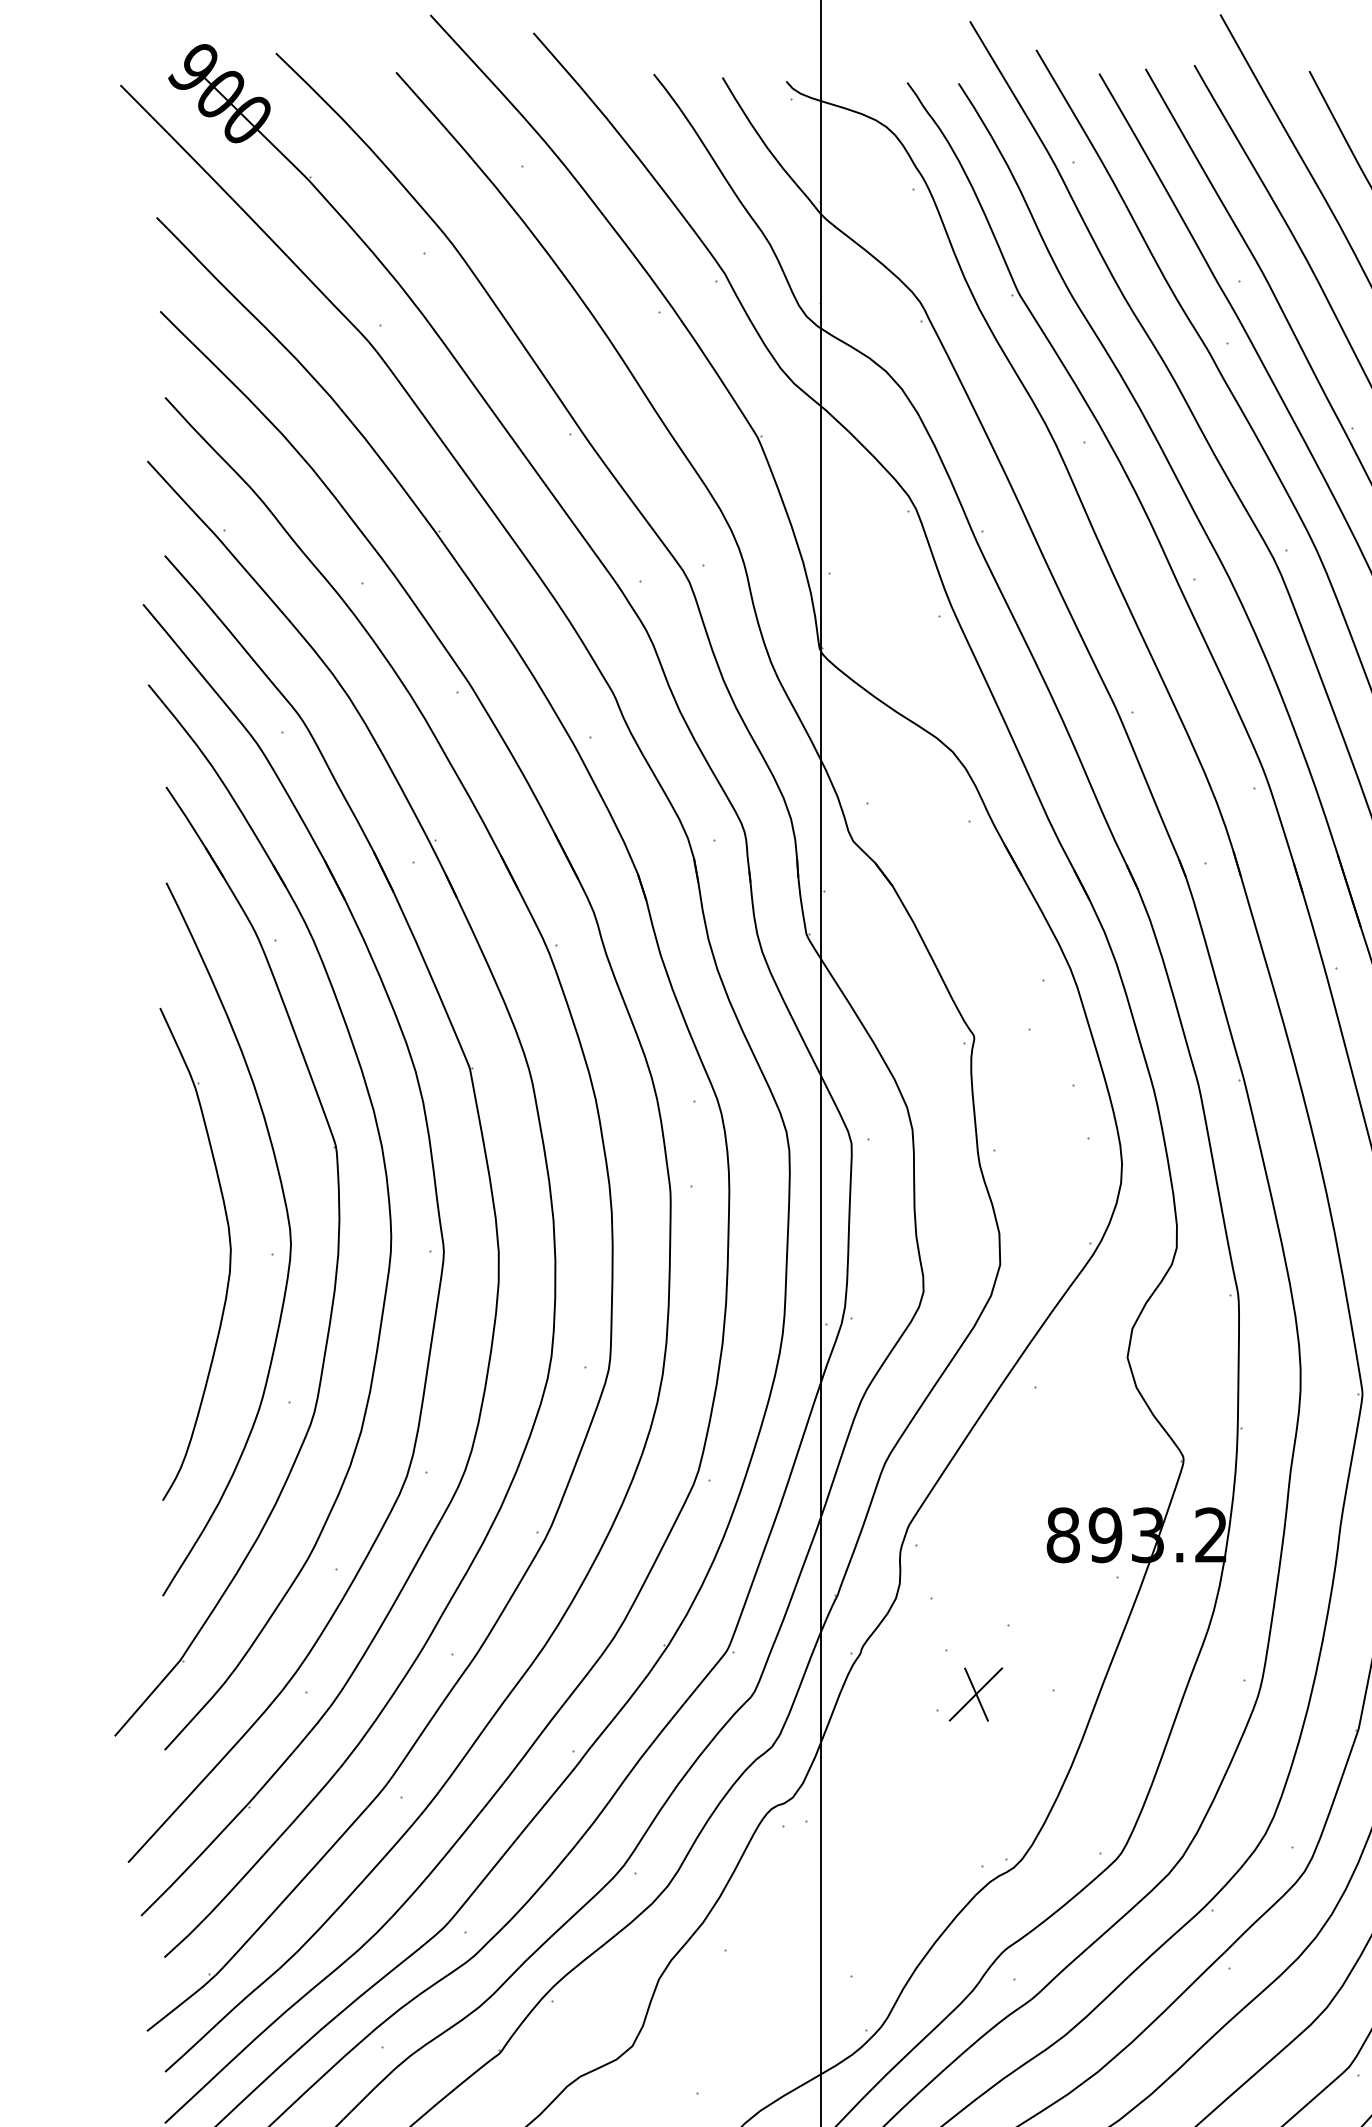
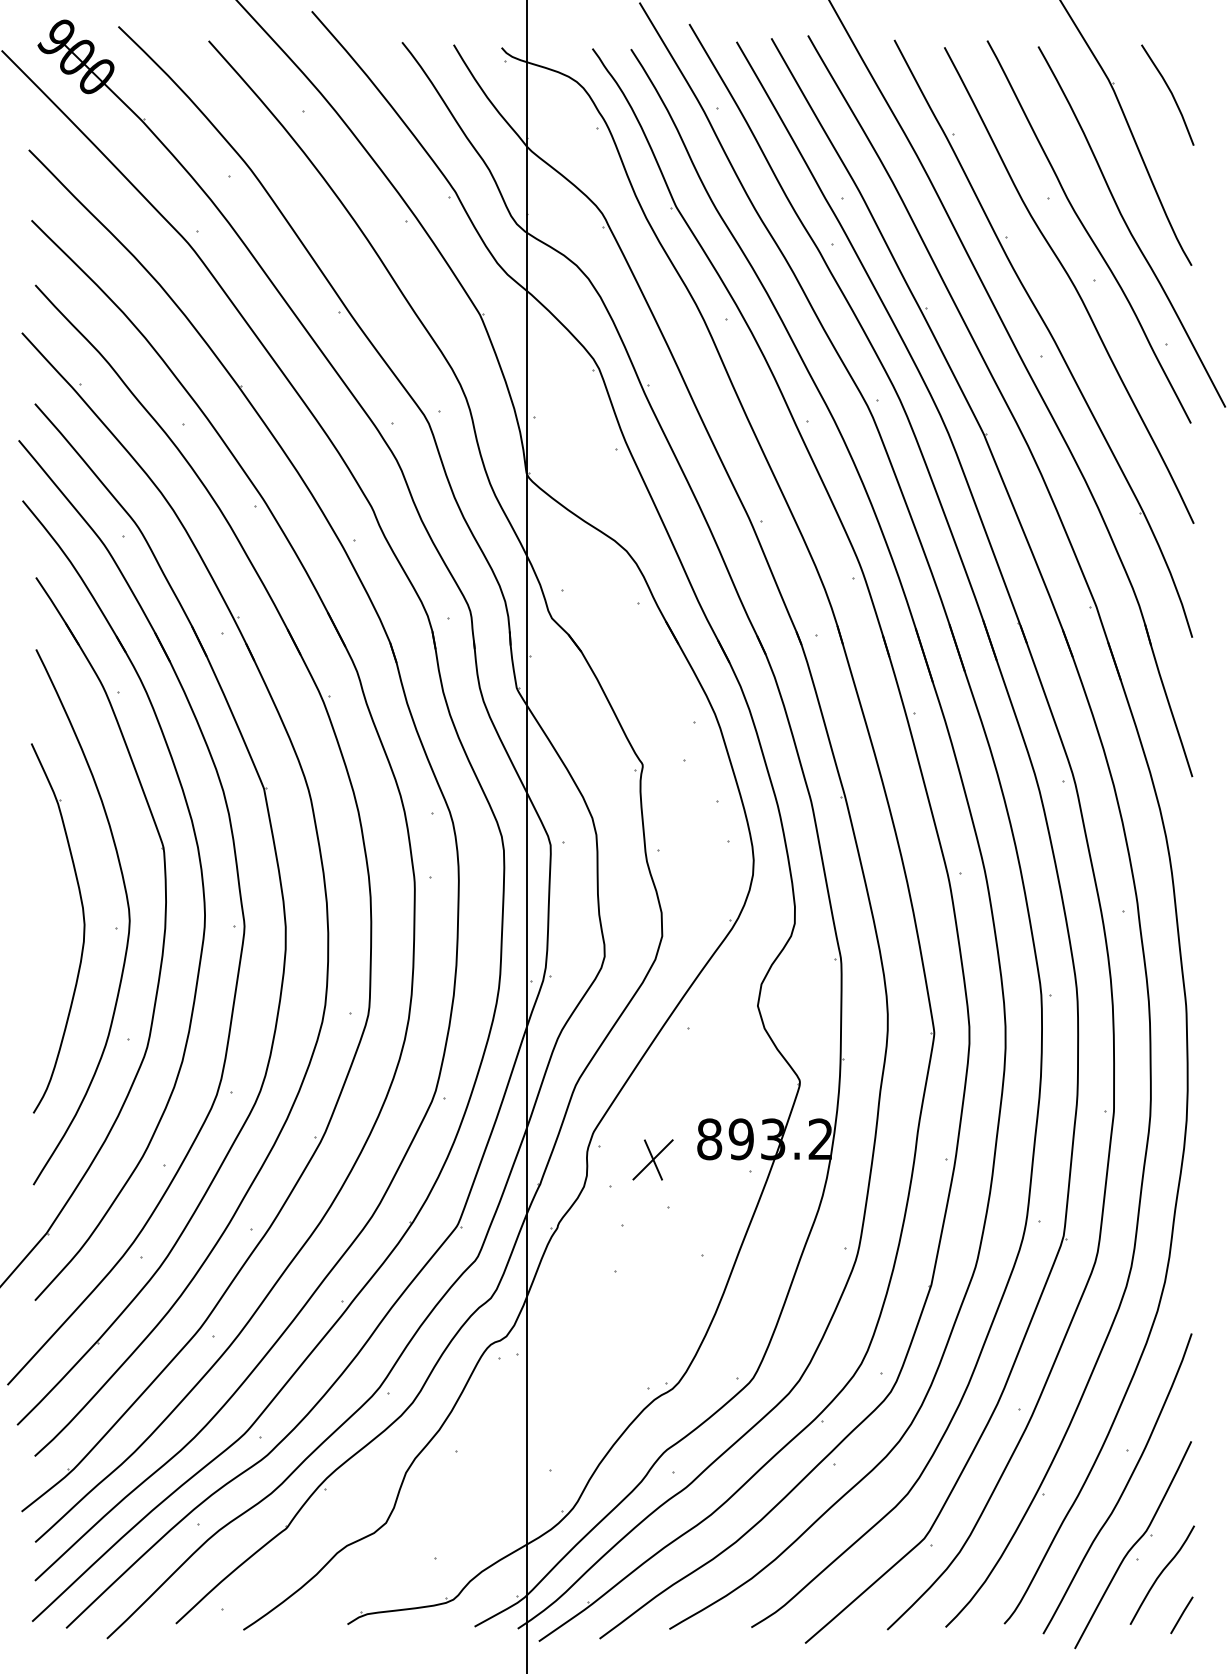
part: (975, 1693) -> (652, 1159), moved

